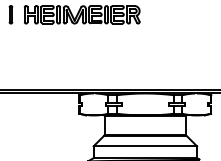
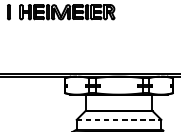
line: (145, 146) -> (119, 120), solid -> dashed

